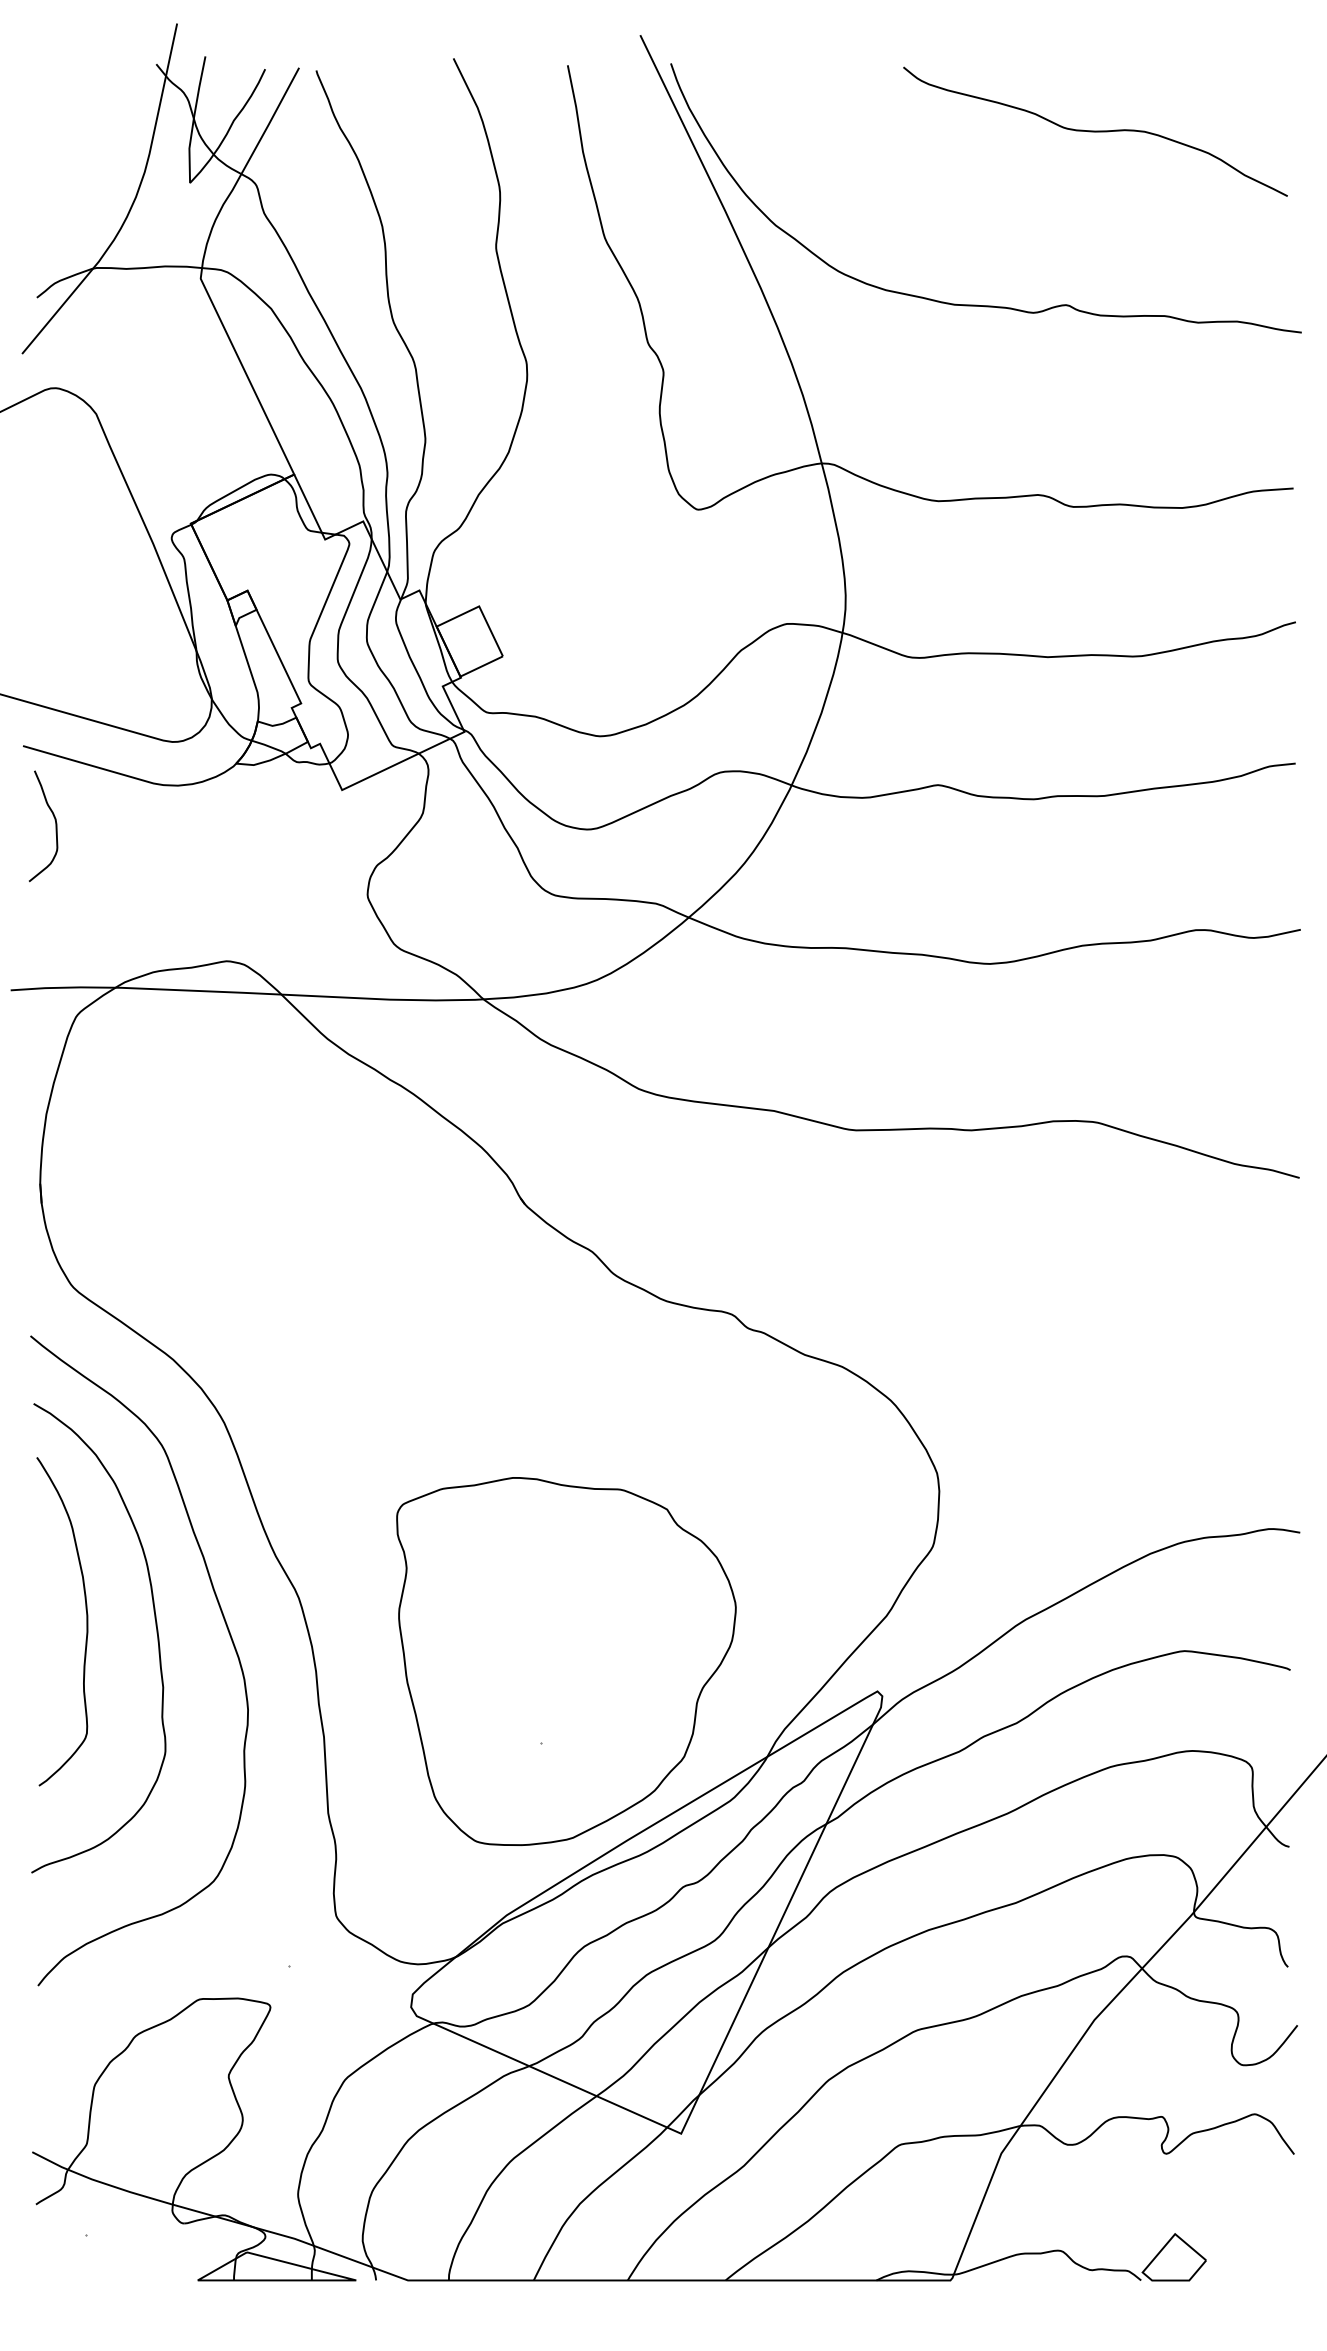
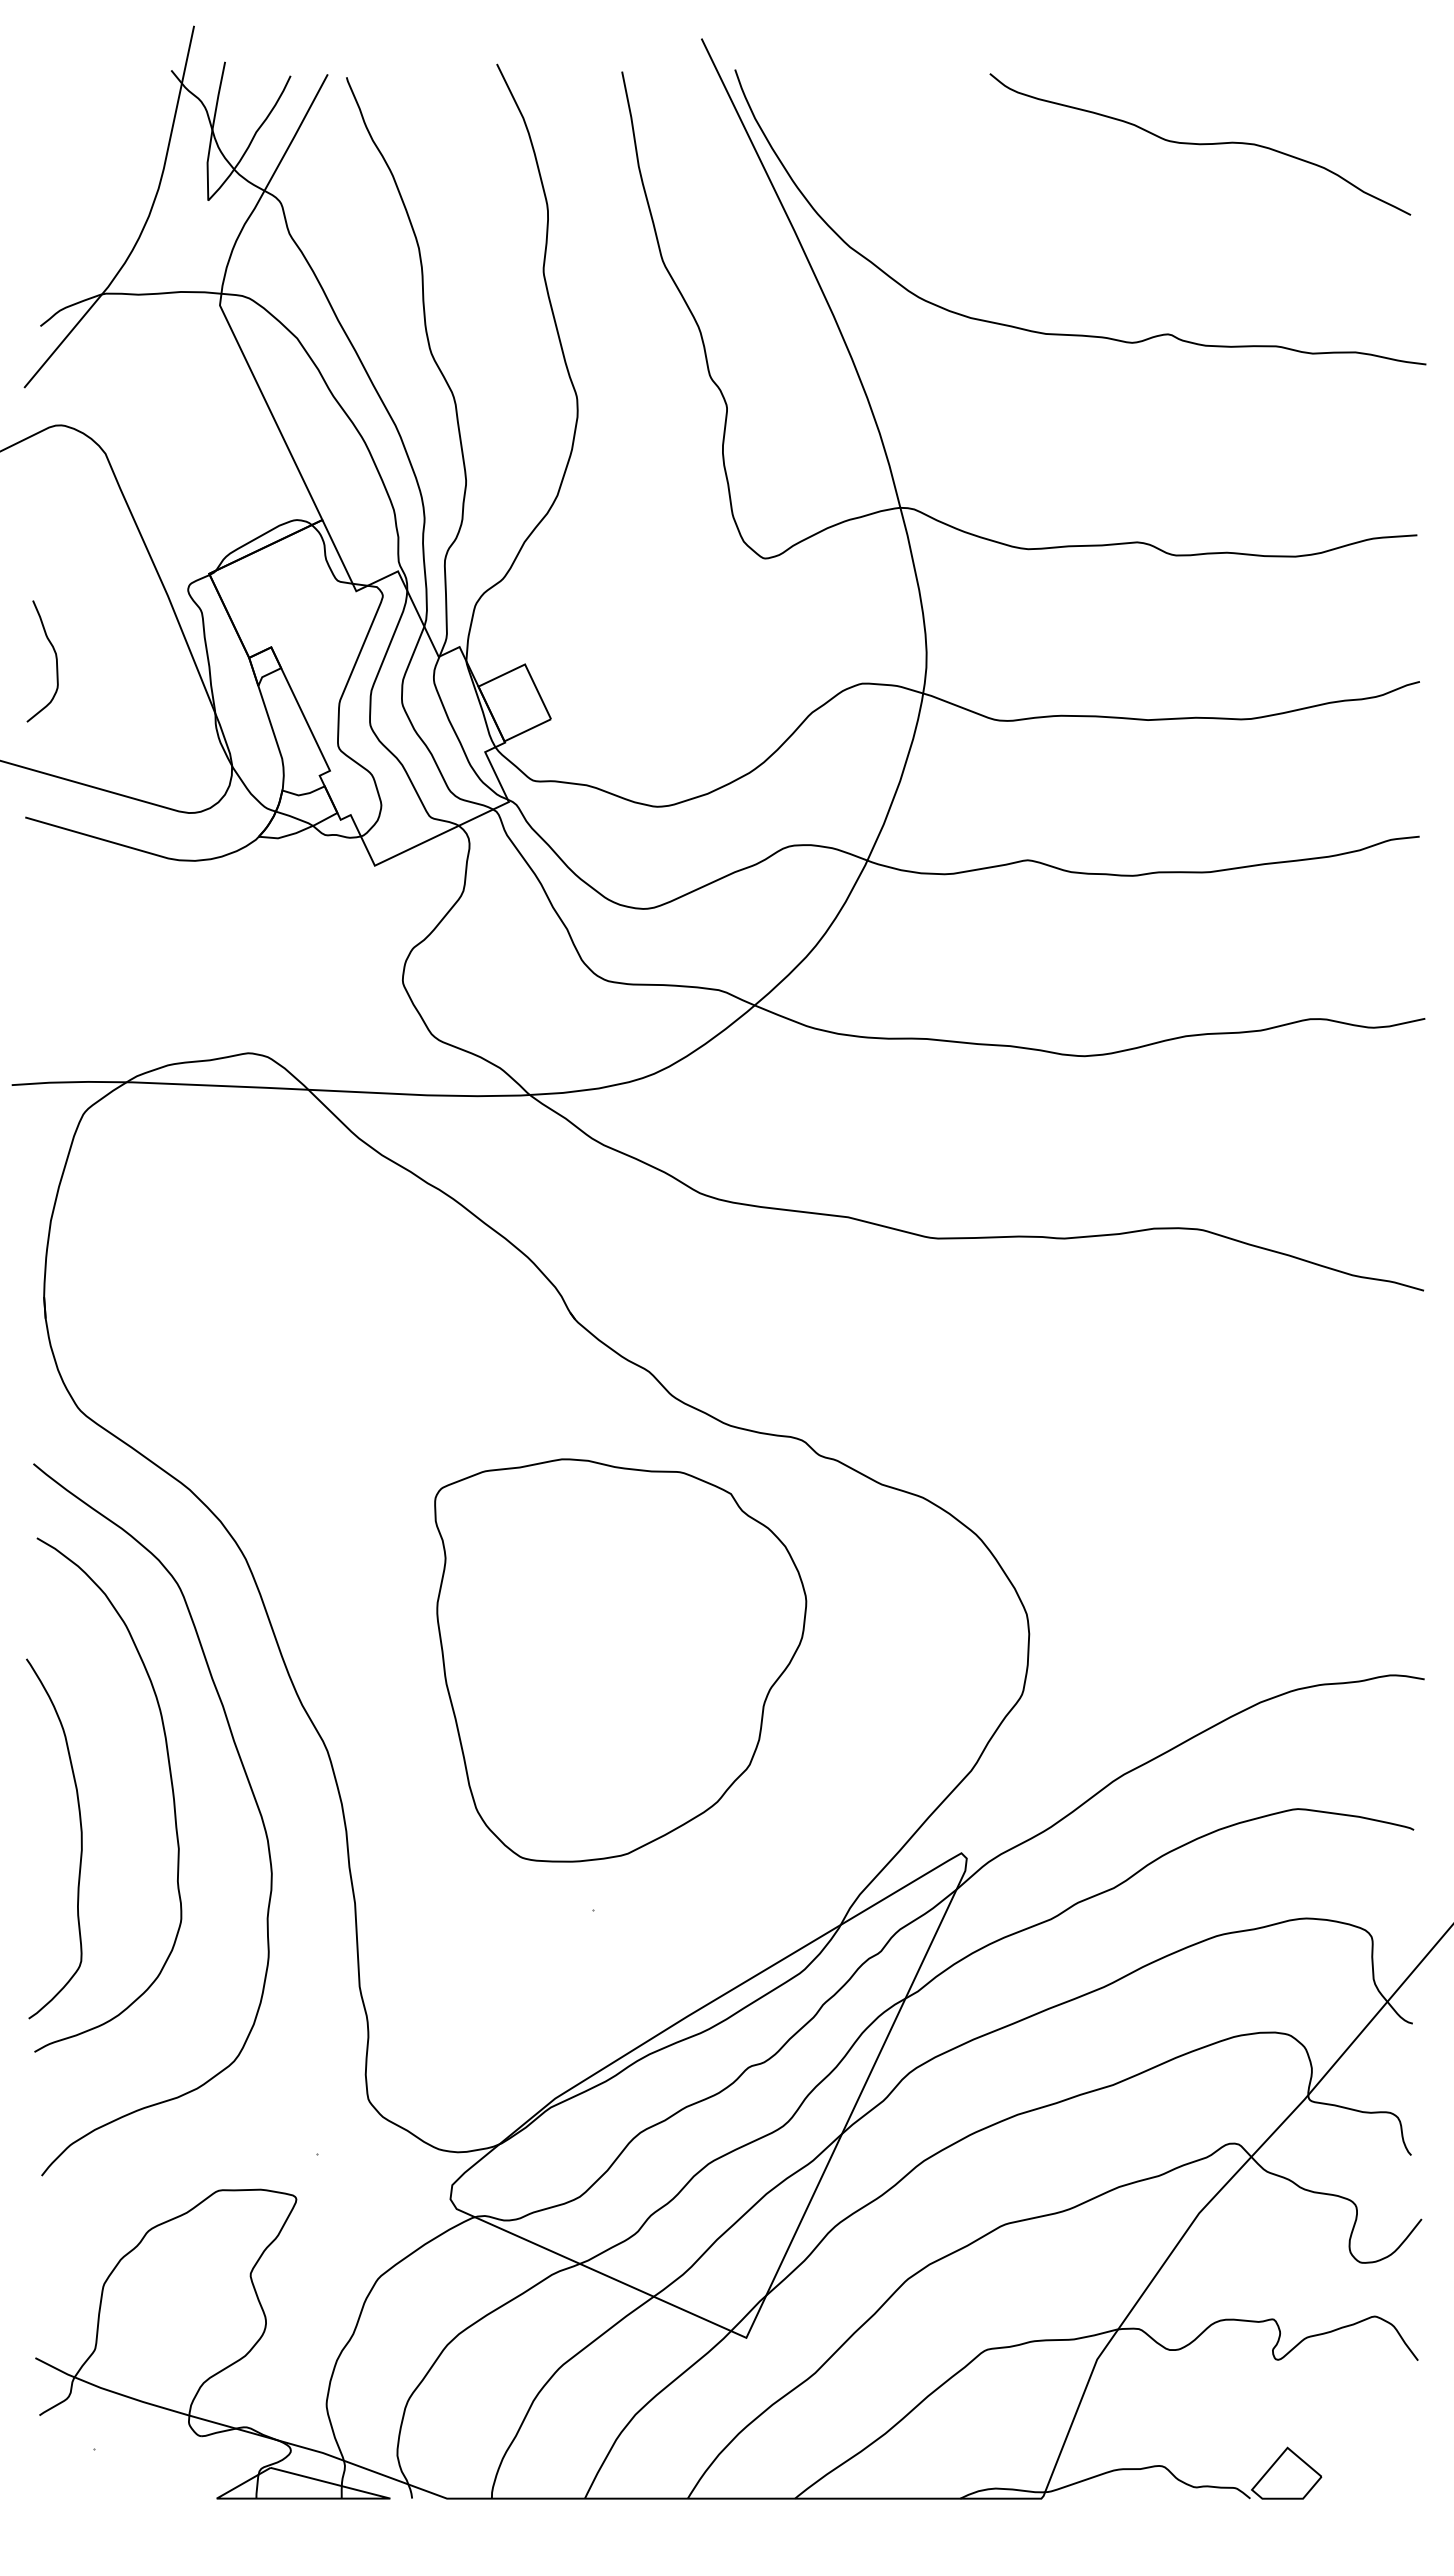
curve: (55, 823) -> (55, 658), moved
curve: (86, 1621) -> (80, 1838), moved
part: (566, 1661) -> (620, 1660), moved

